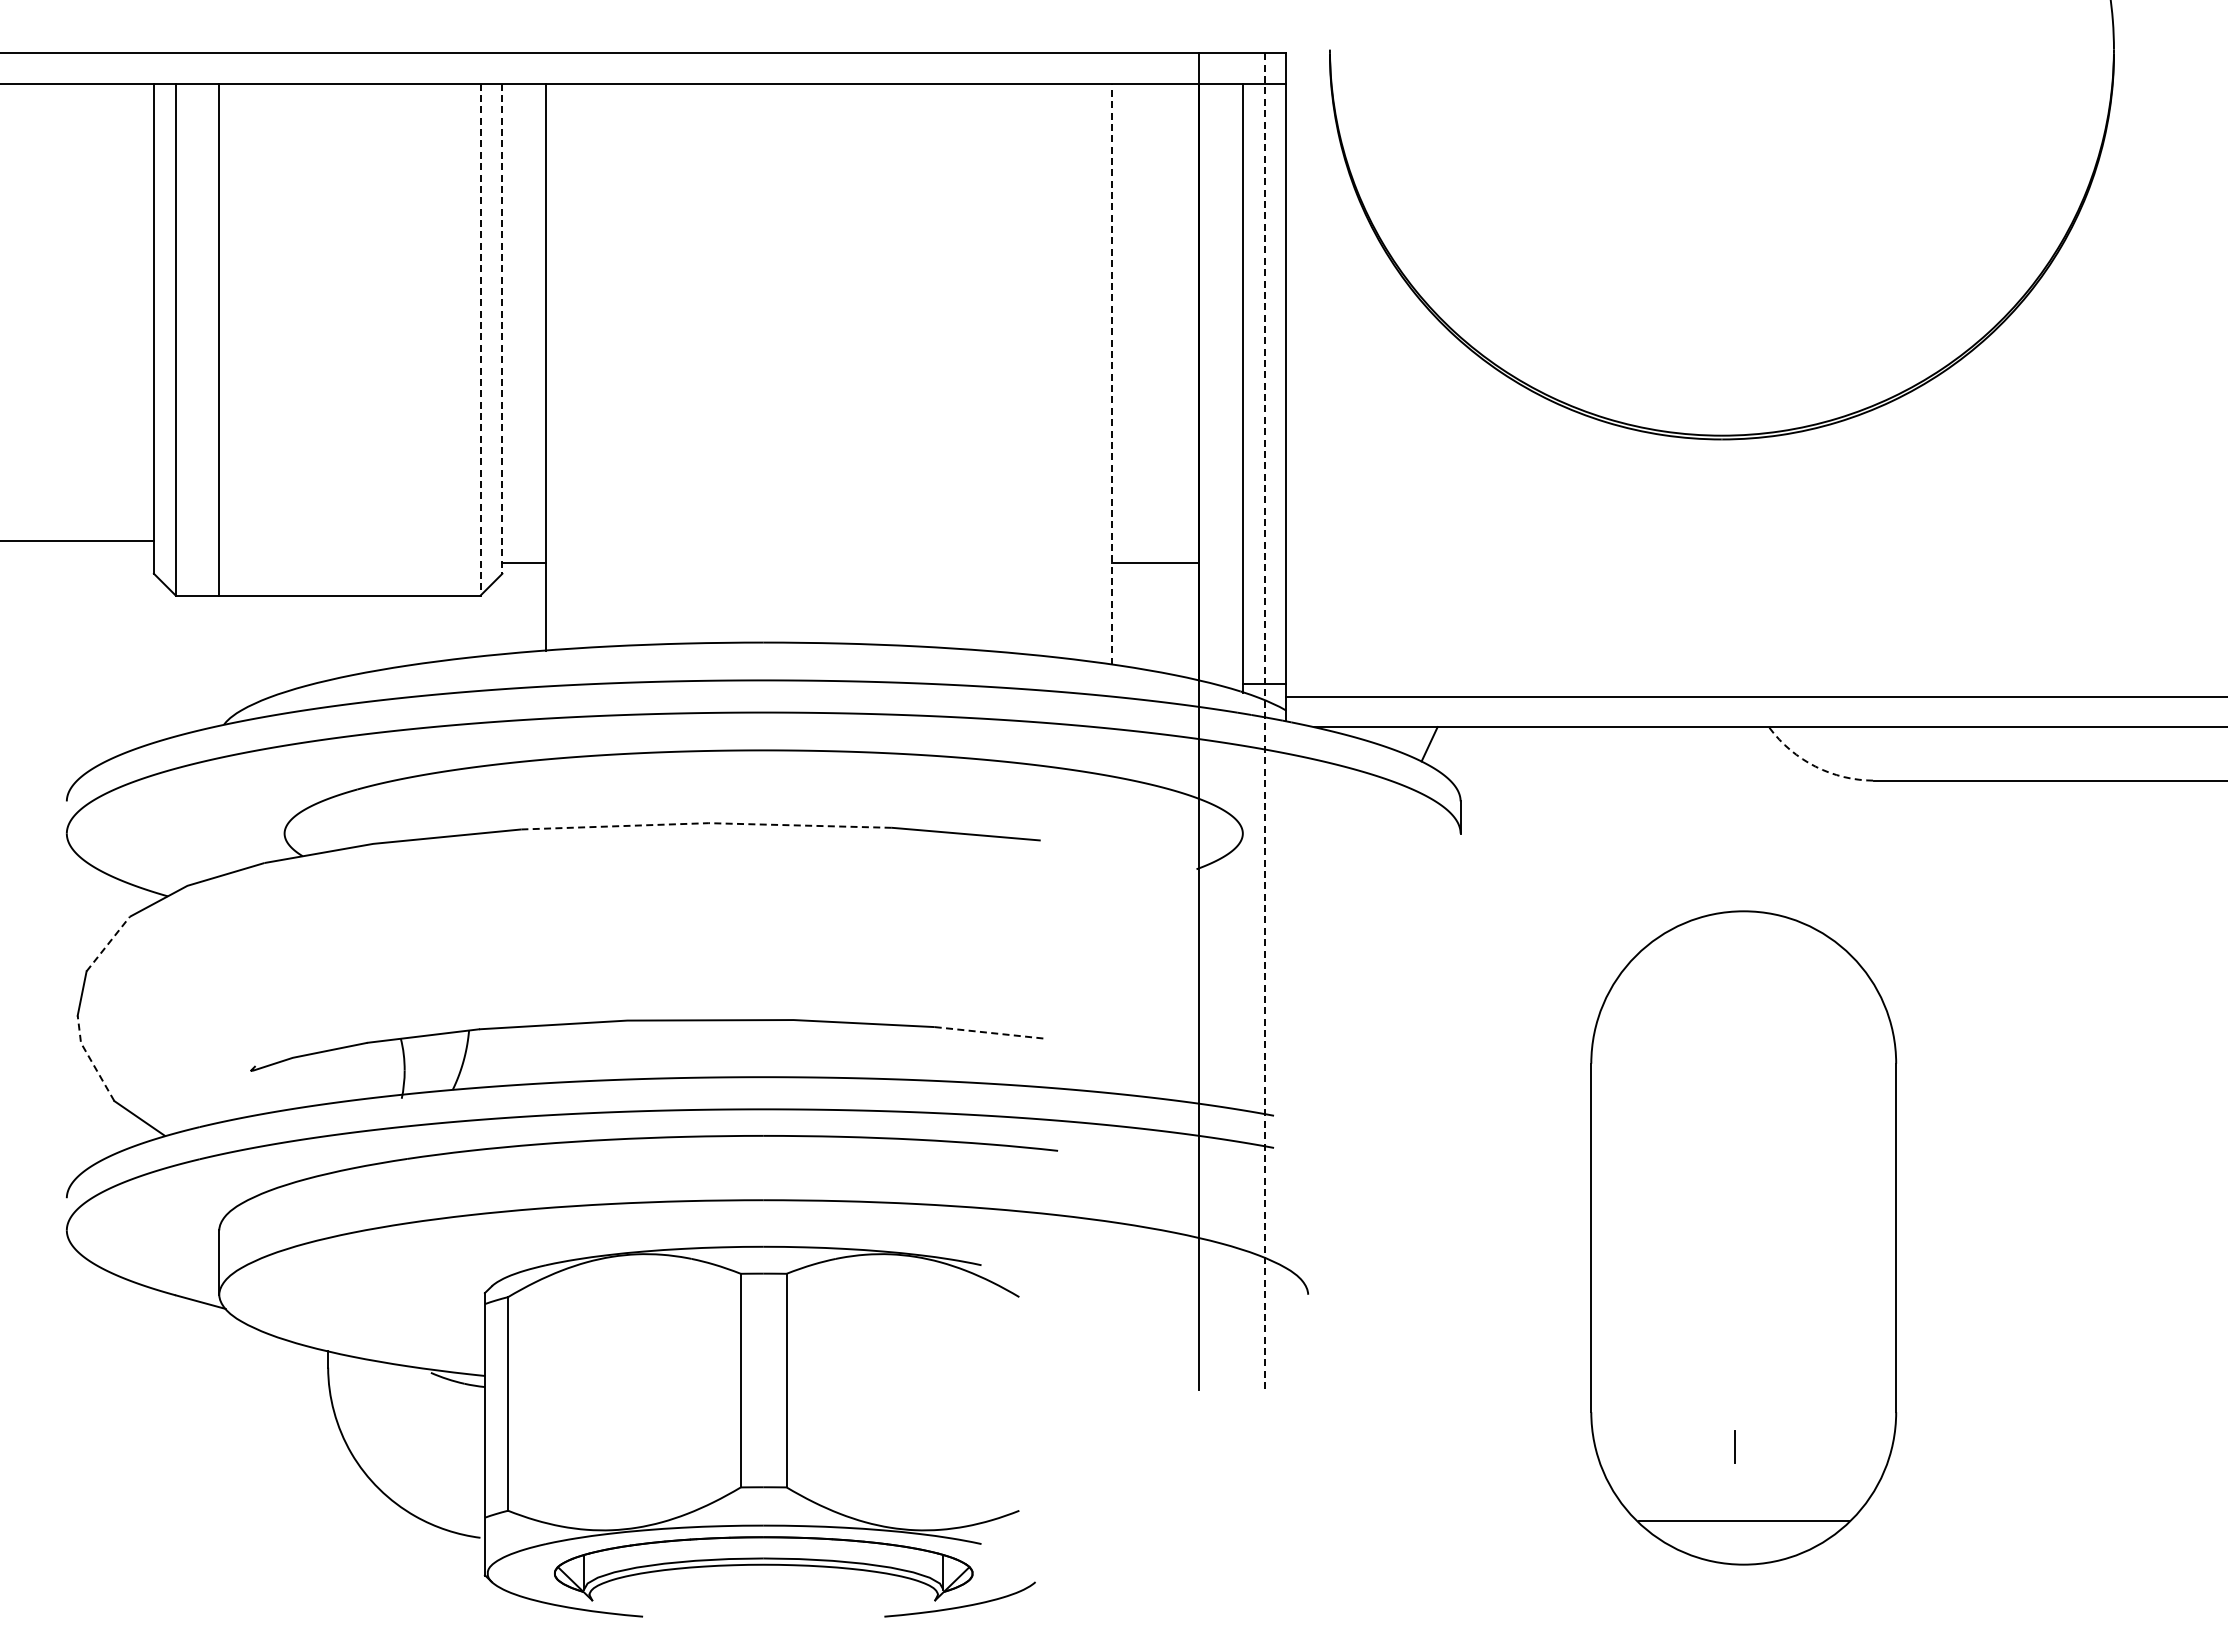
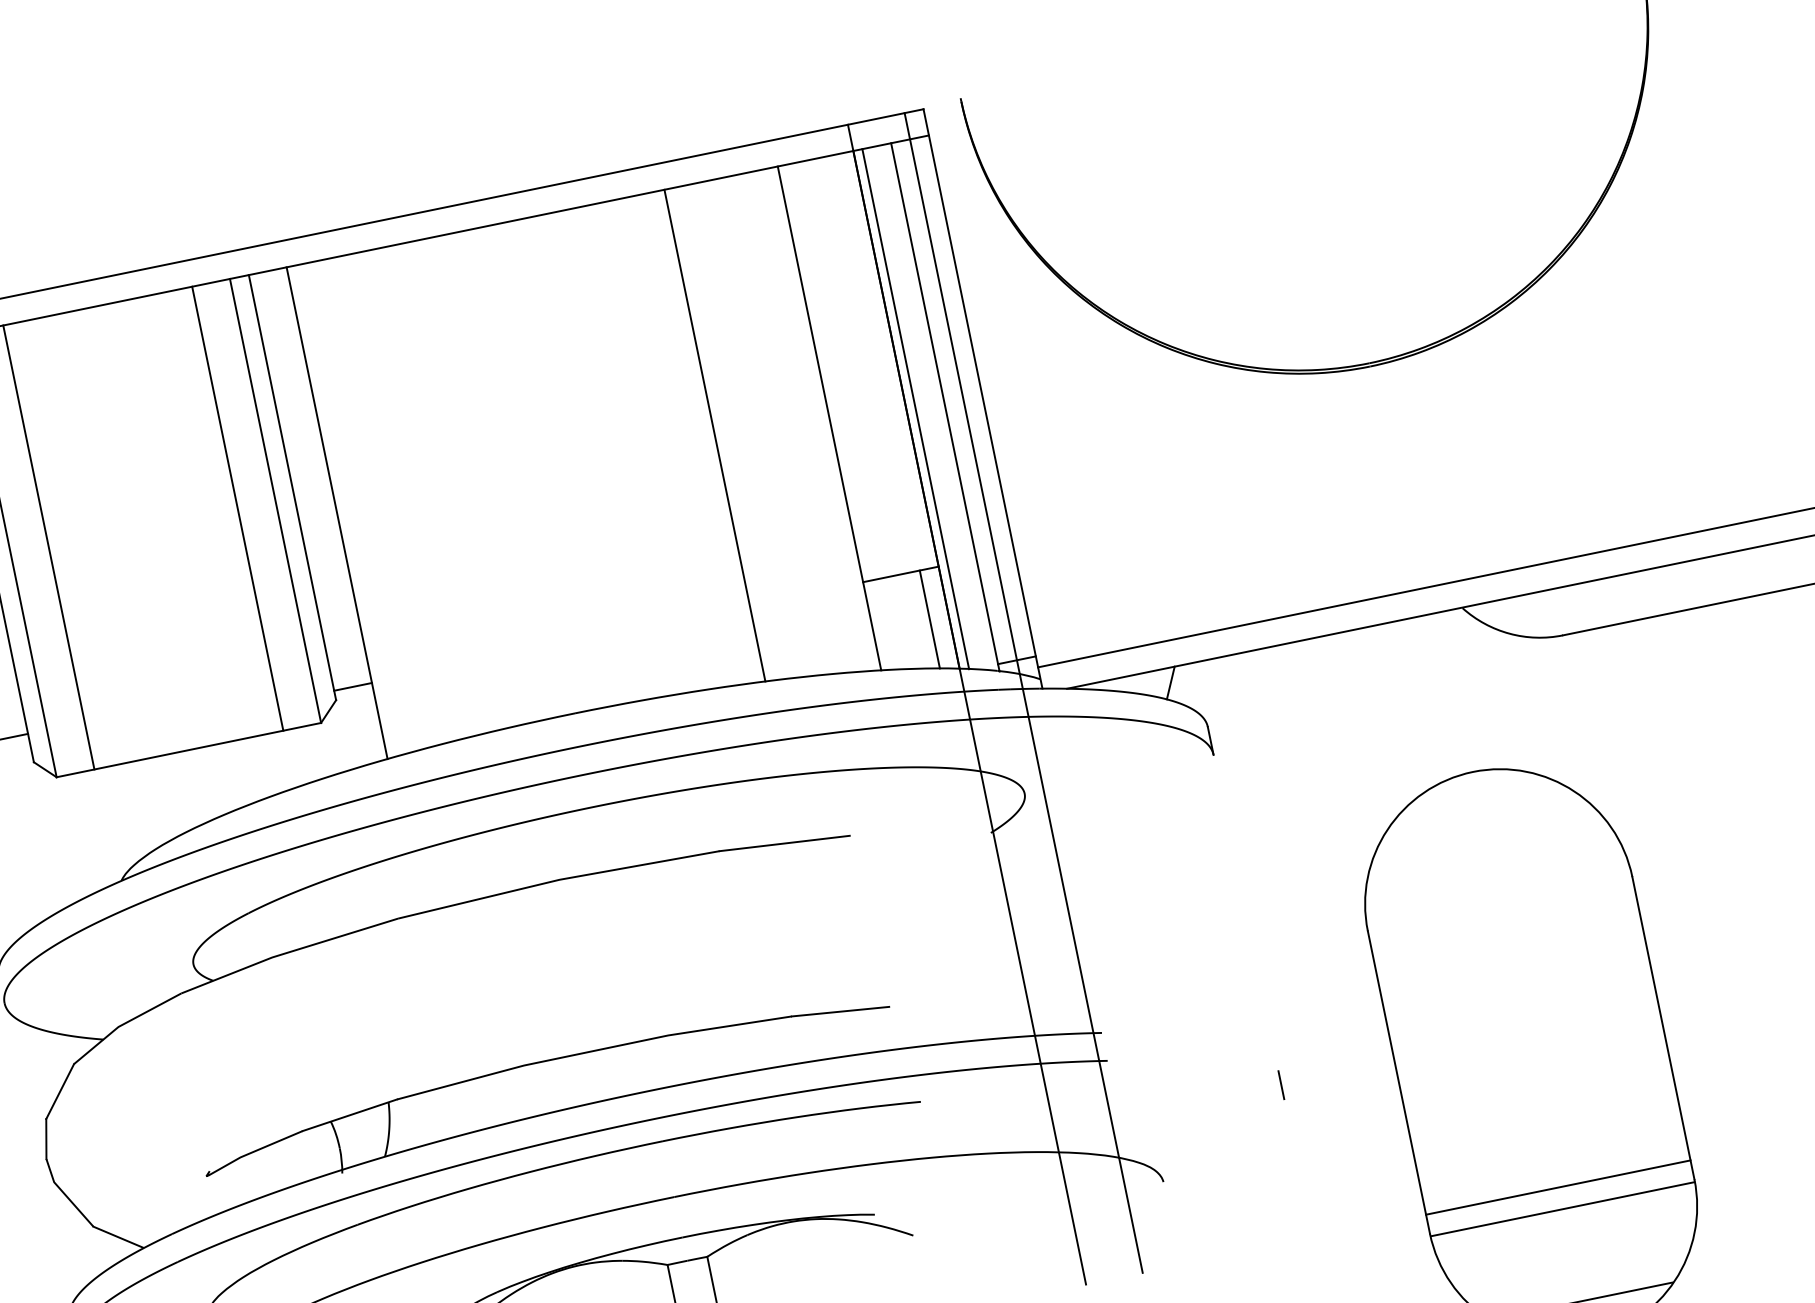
line: (502, 329) -> (292, 488), dashed -> solid
line: (437, 339) -> (238, 508), added
line: (480, 339) -> (275, 500), dashed -> solid
line: (981, 366) -> (714, 435), added
line: (1112, 373) -> (829, 417), dashed -> solid
line: (1209, 383) -> (915, 409), added
line: (1177, 618) -> (929, 618), added
line: (1264, 721) -> (1023, 692), dashed -> solid
arc: (1815, 766) -> (1509, 633), dashed -> solid
line: (707, 823) -> (558, 880), dashed -> solid
line: (108, 944) -> (60, 1091), dashed -> solid
line: (990, 1032) -> (841, 1011), dashed -> solid
line: (90, 1059) -> (65, 1194), dashed -> solid
line: (1743, 1390) -> (1558, 1187), added
line: (1743, 1415) -> (1562, 1209), added
line: (1734, 1446) -> (1281, 1084), moved

